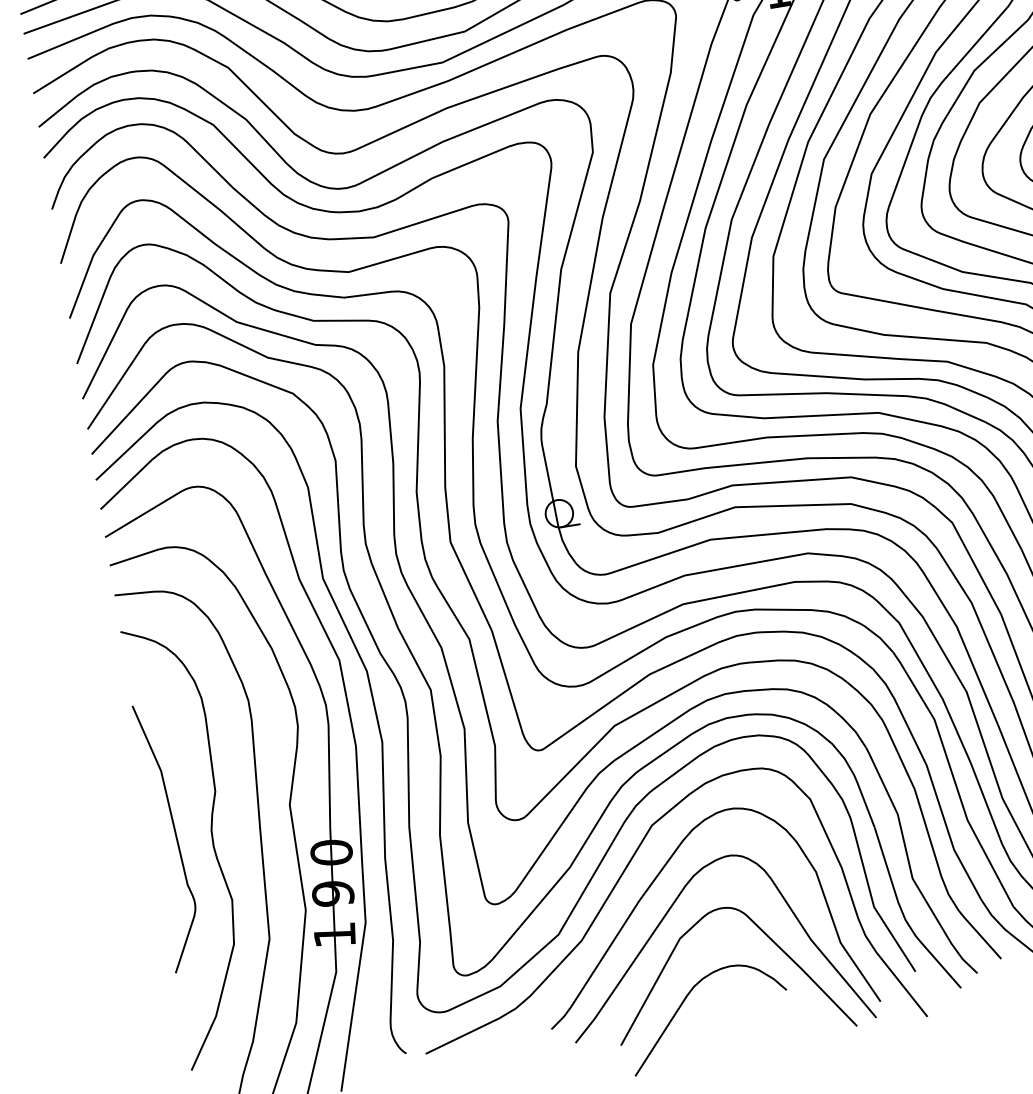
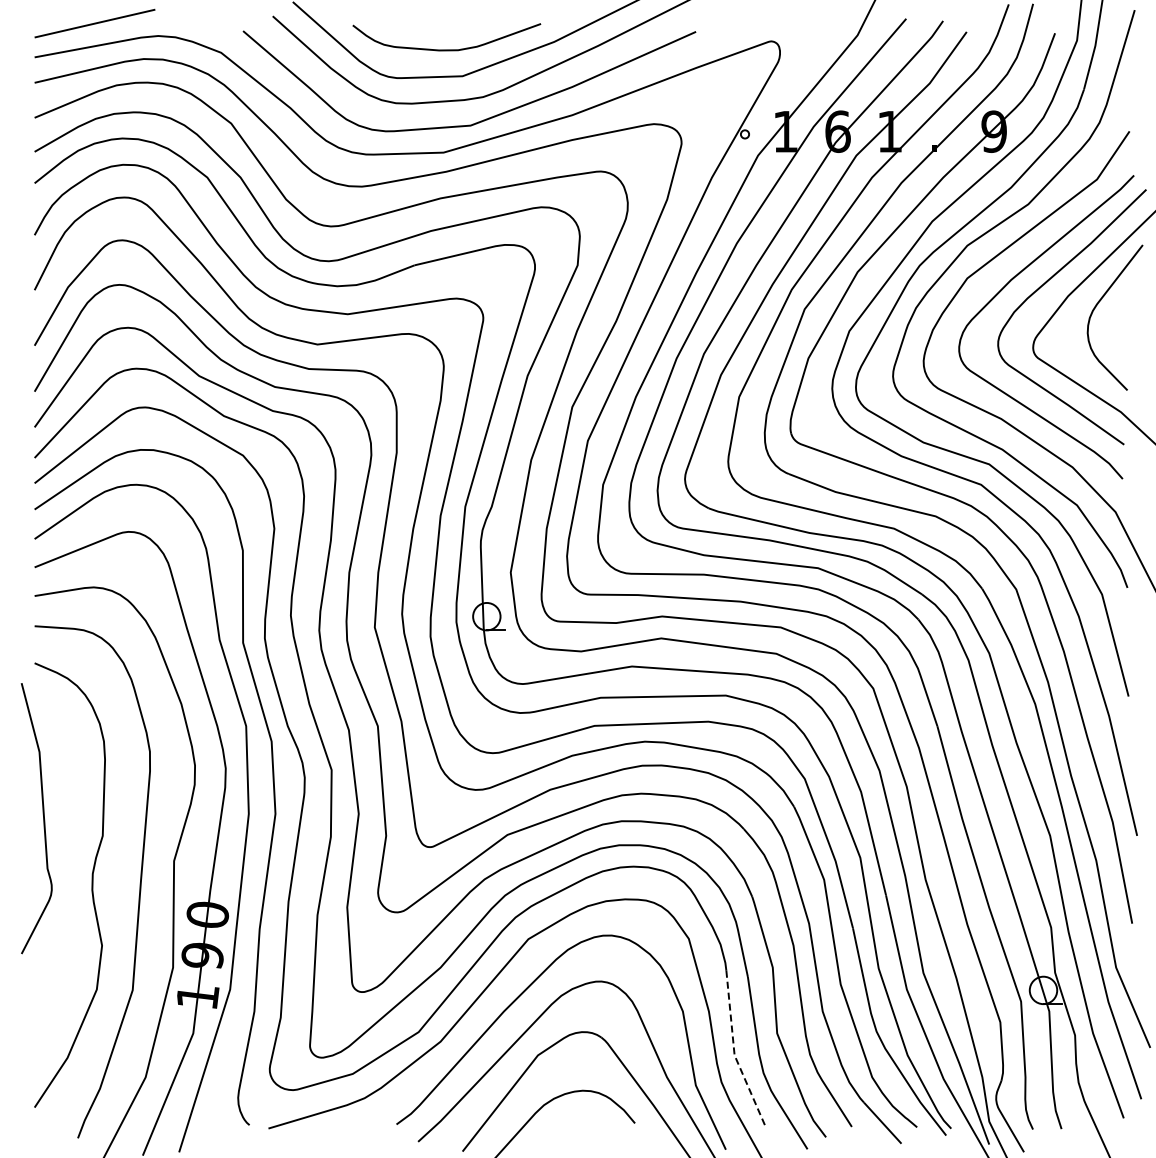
curve: (175, 836) -> (43, 818), moved
line: (873, 903) -> (734, 1051), solid -> dashed

